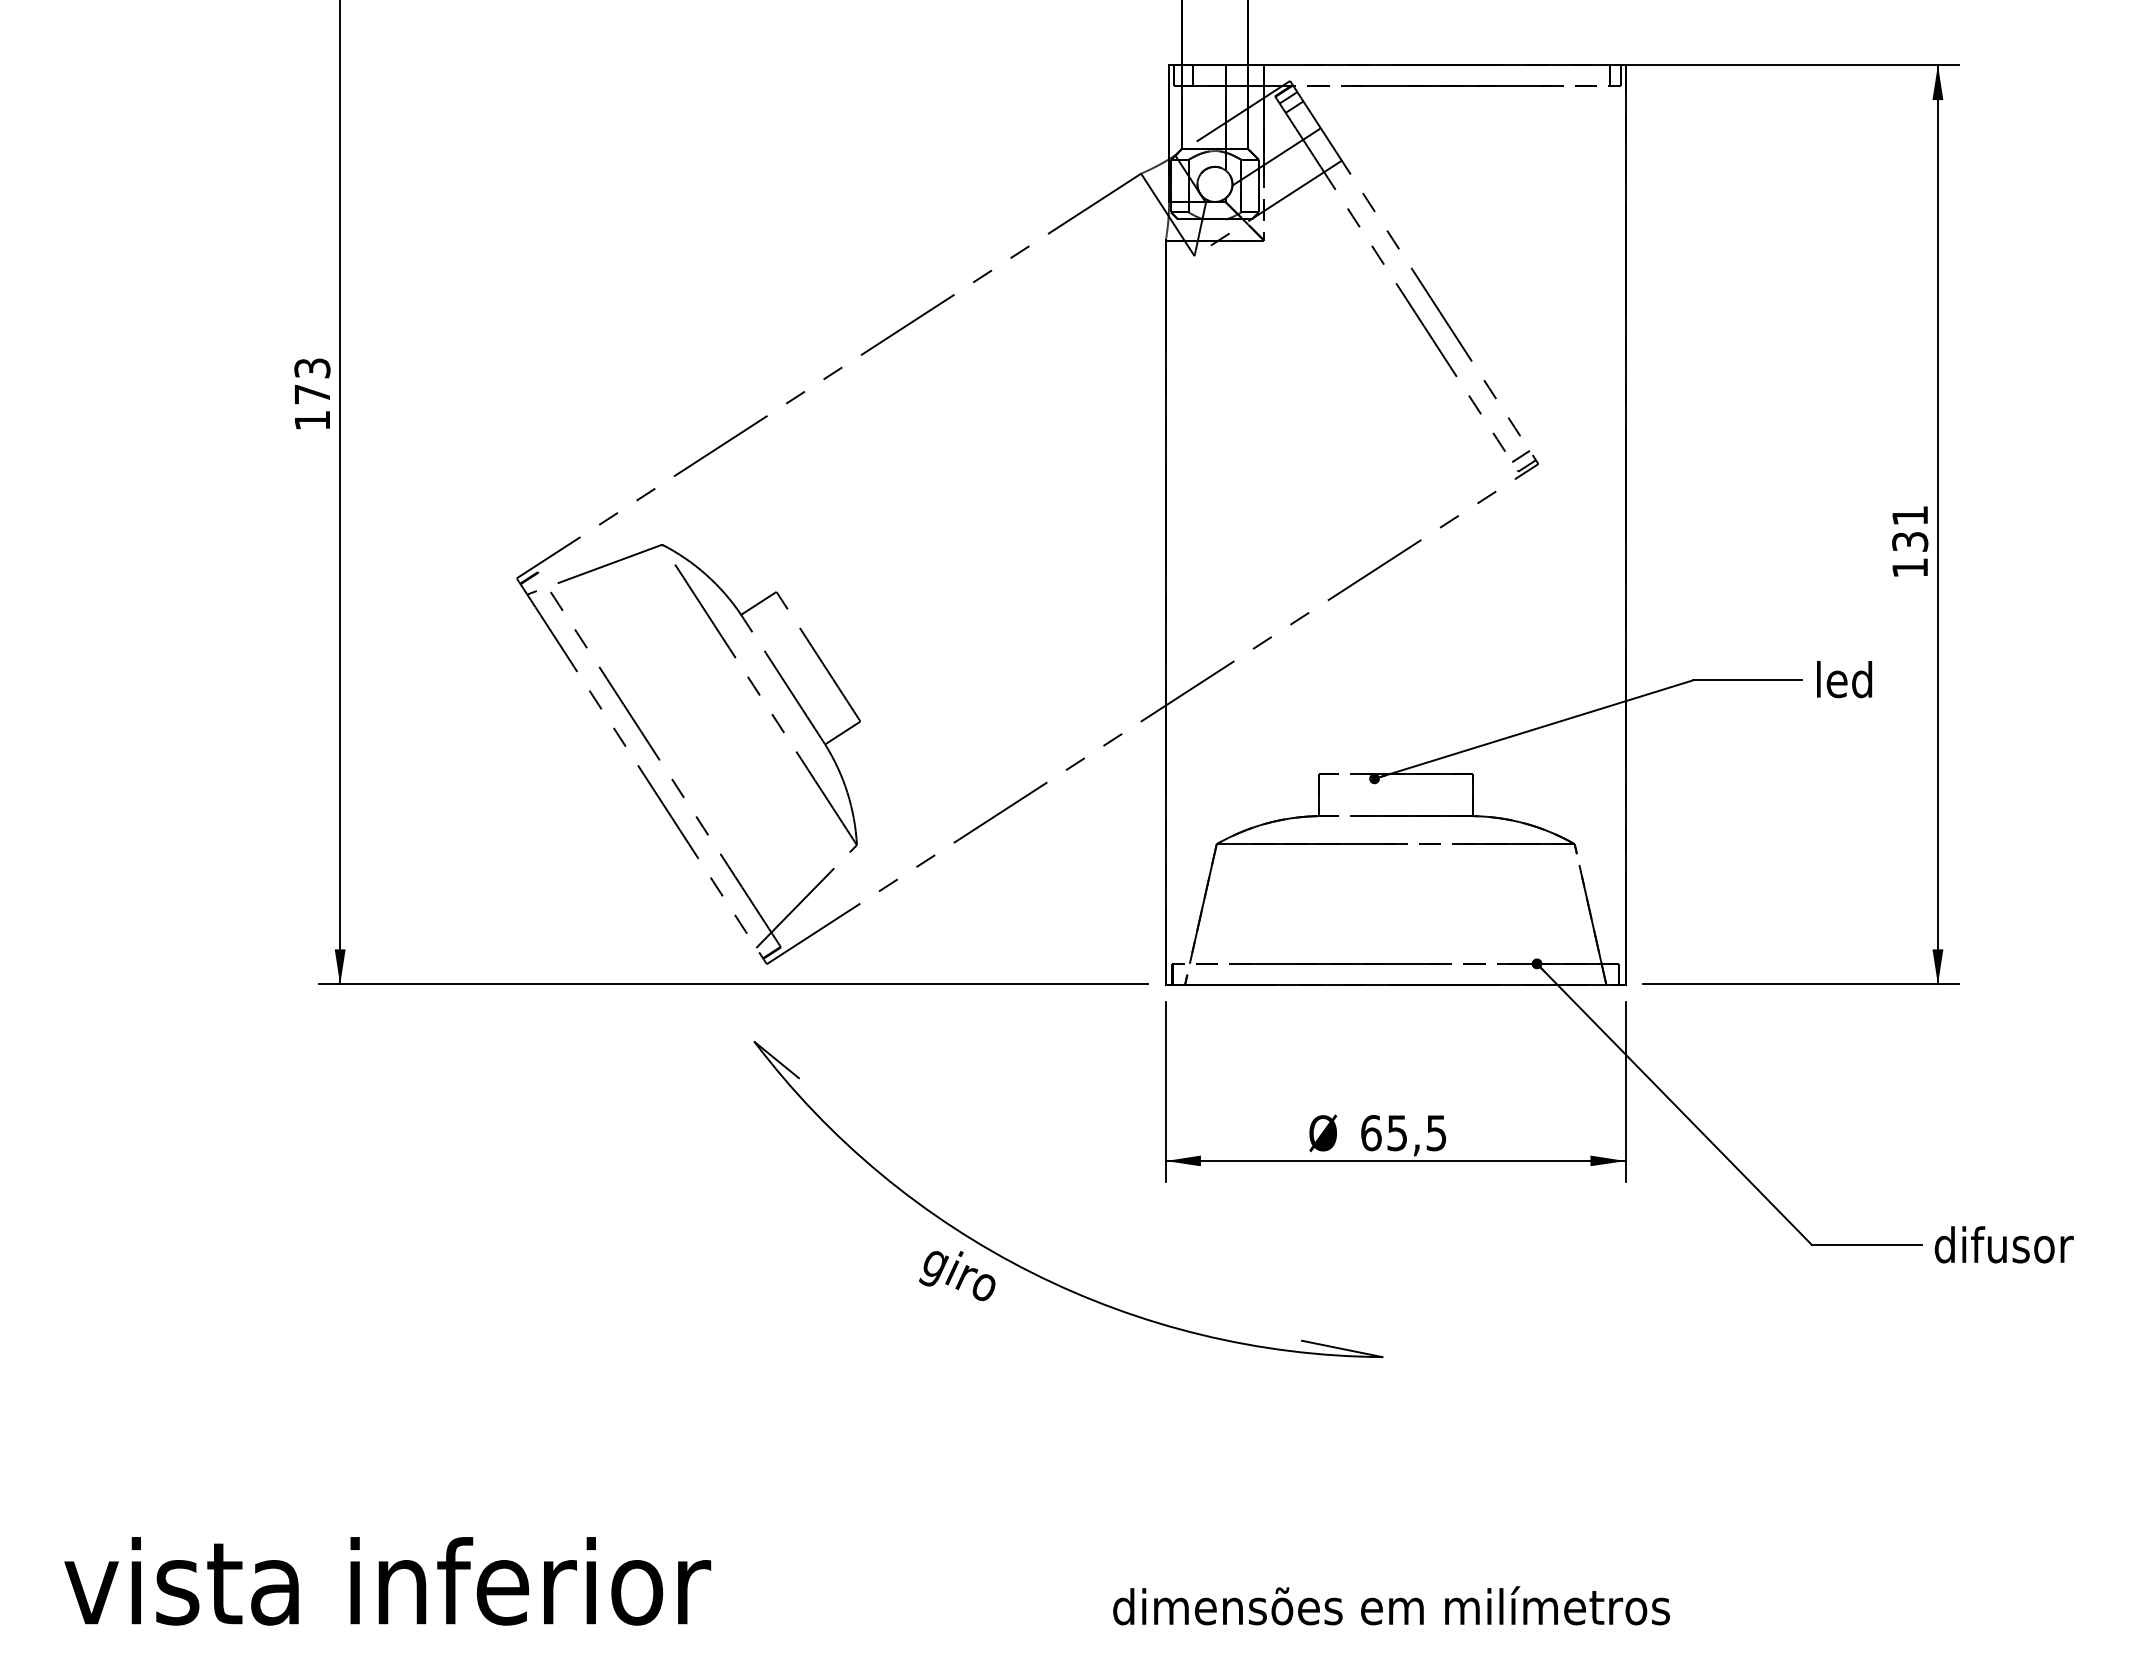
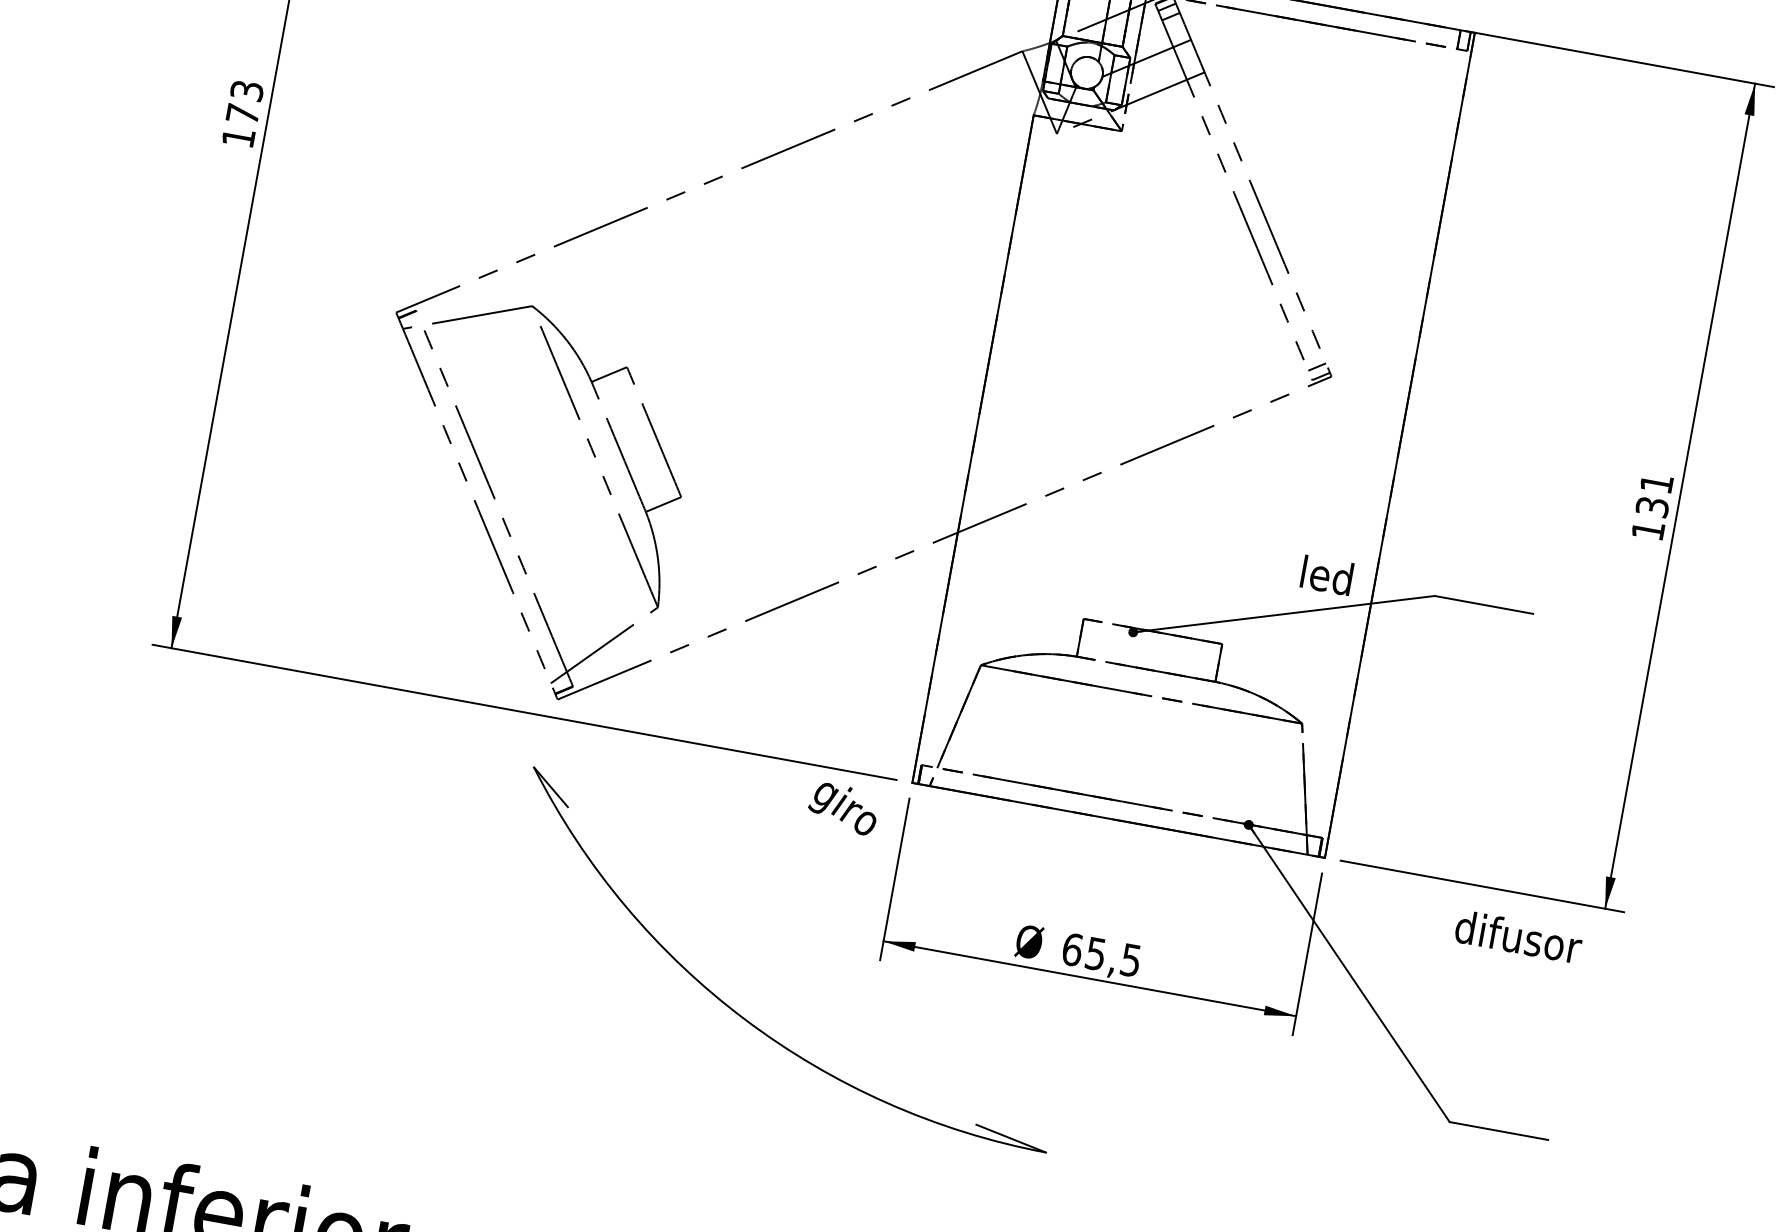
text: (1844, 679) -> (1327, 575), moved
text: (2003, 1244) -> (1518, 936), moved
text: (957, 1275) -> (843, 808), moved

